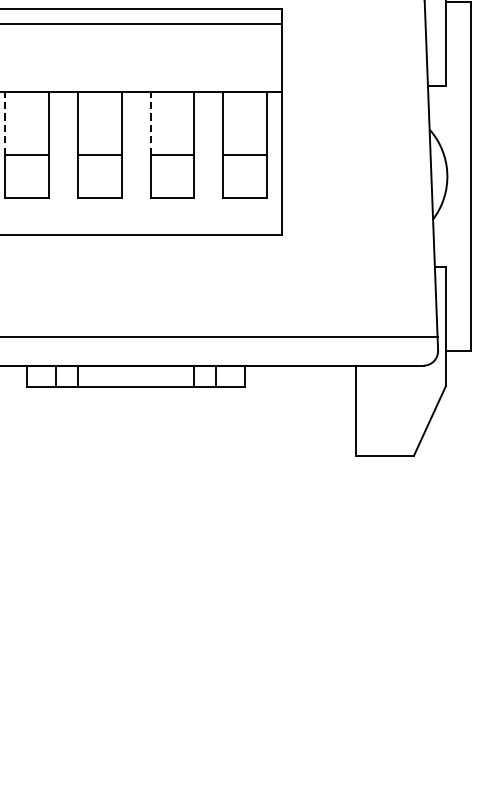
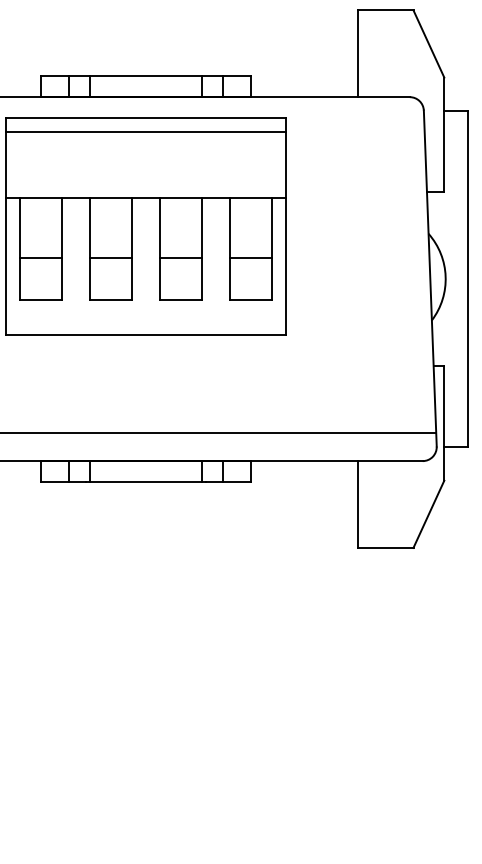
line: (5, 122) -> (20, 227), dashed -> solid
line: (151, 122) -> (160, 227), dashed -> solid

